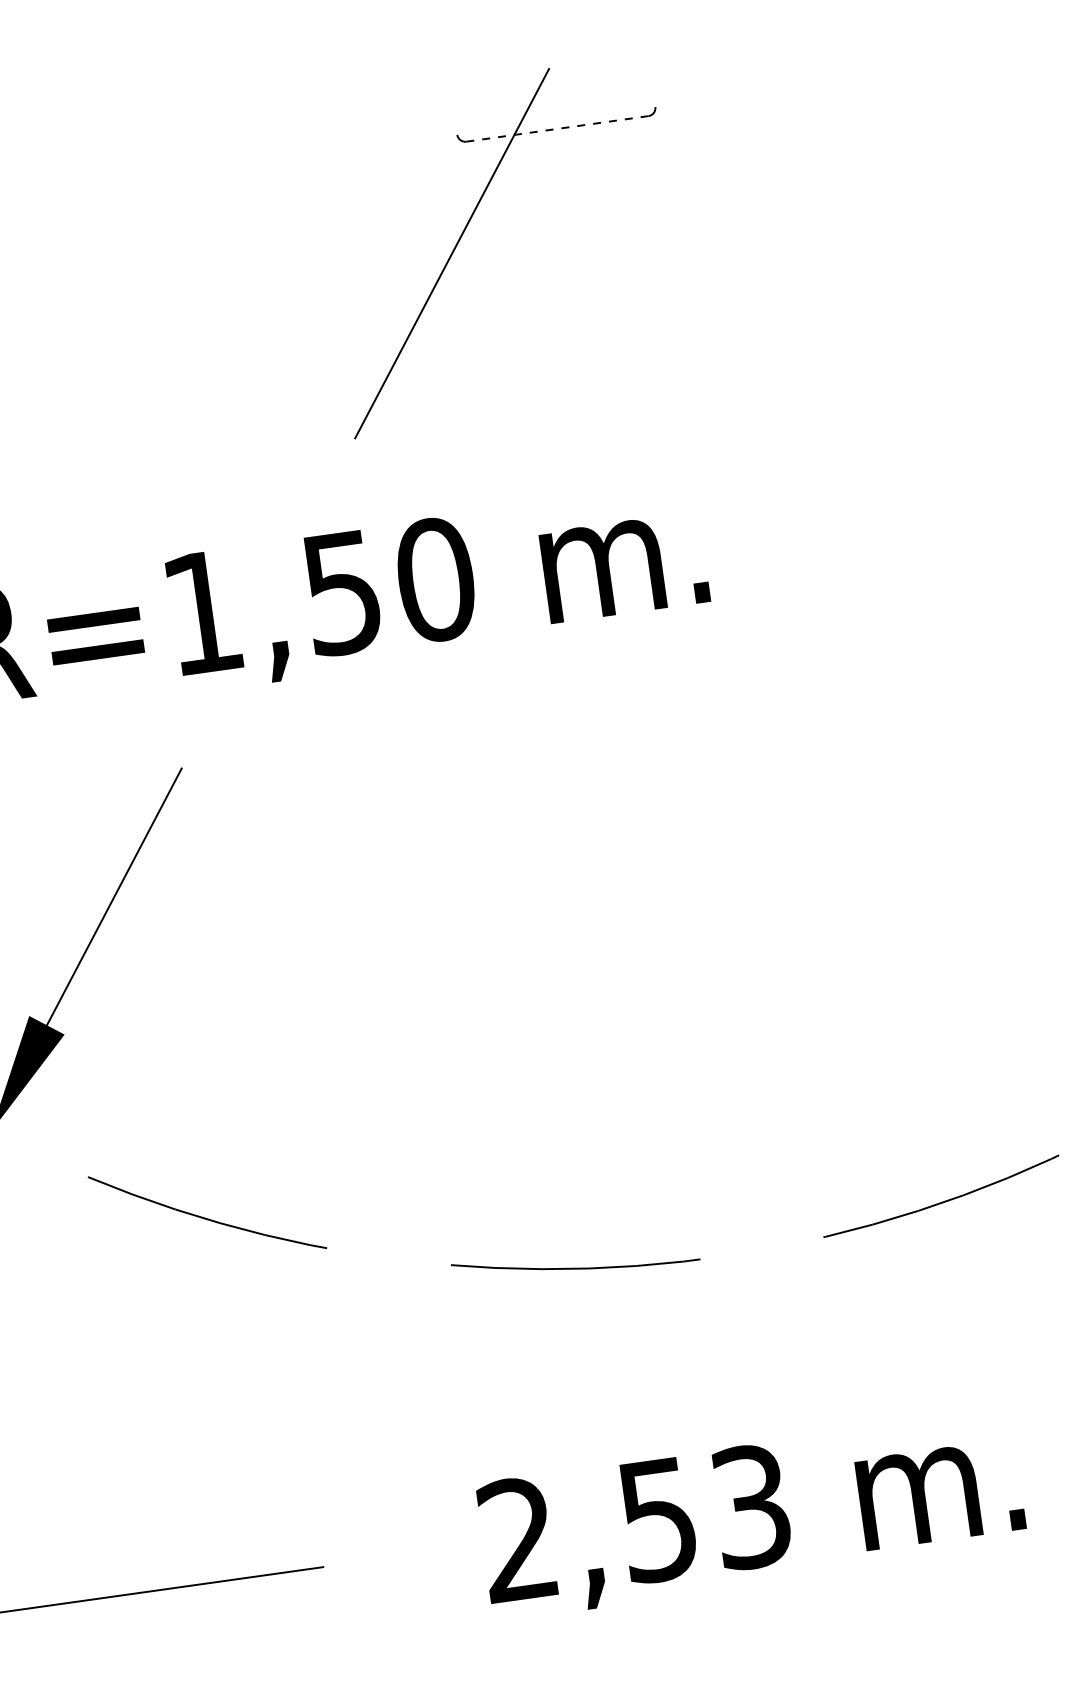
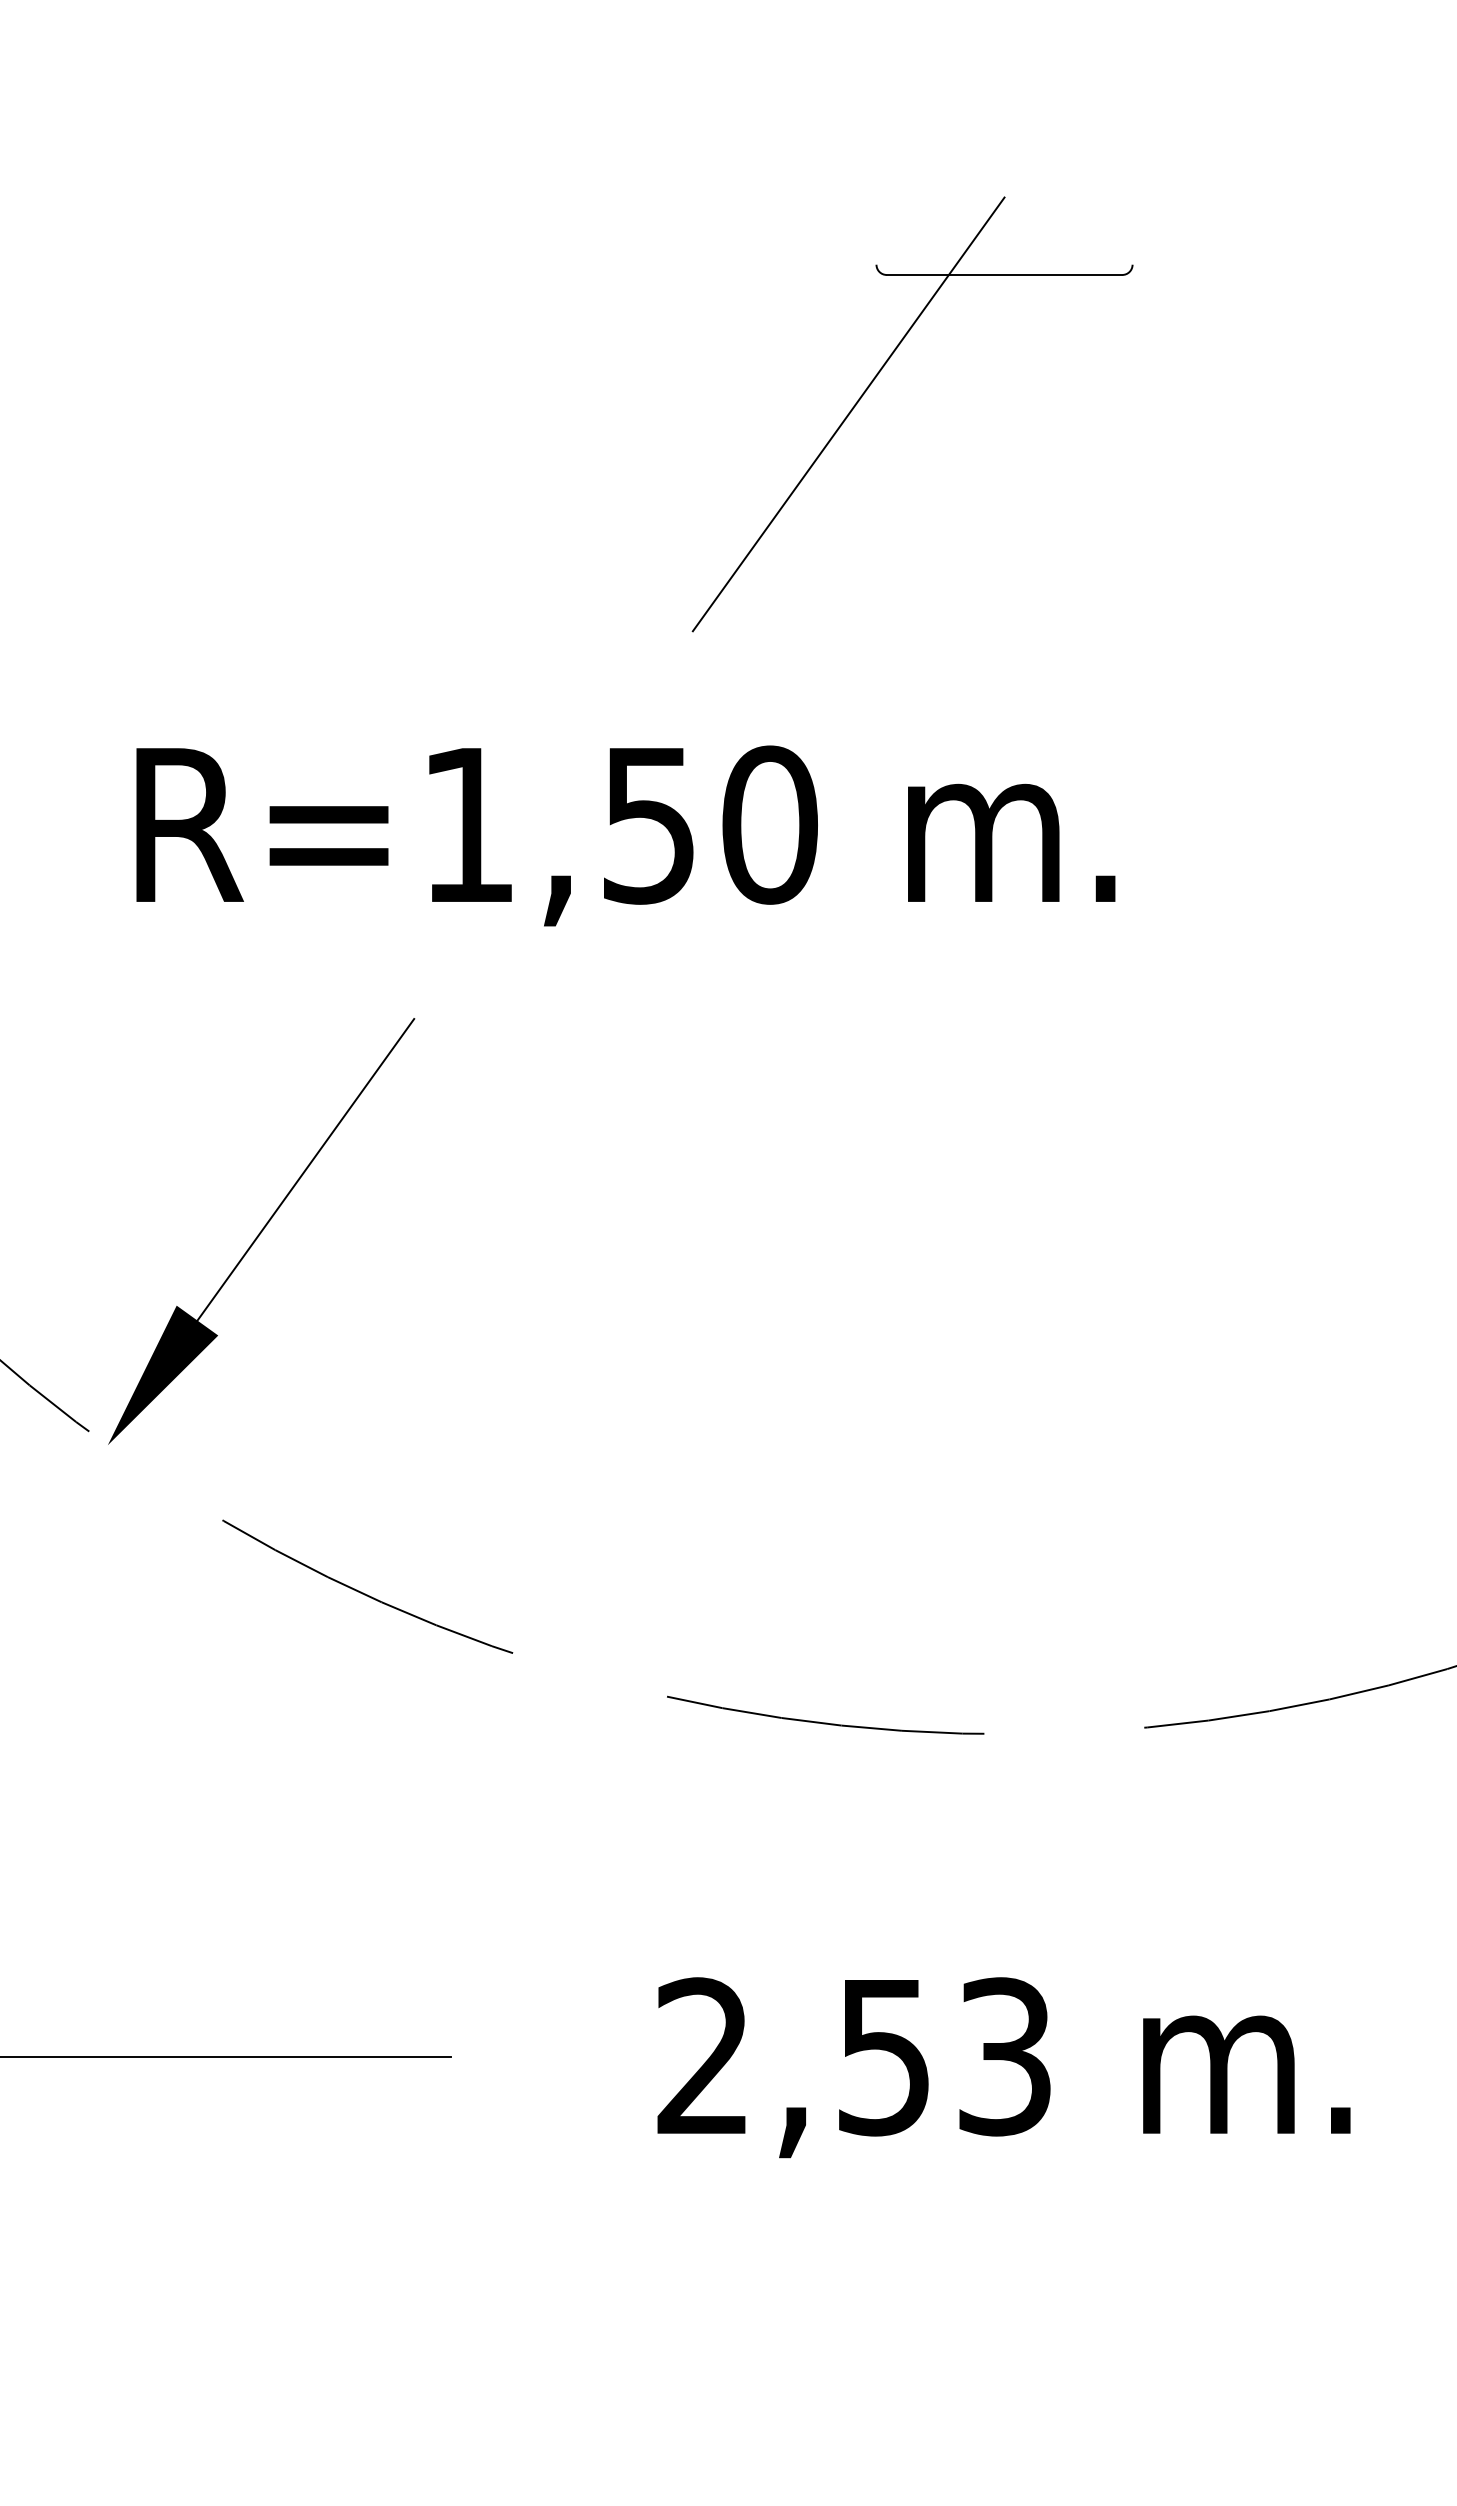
line: (557, 128) -> (1004, 274), dashed -> solid

